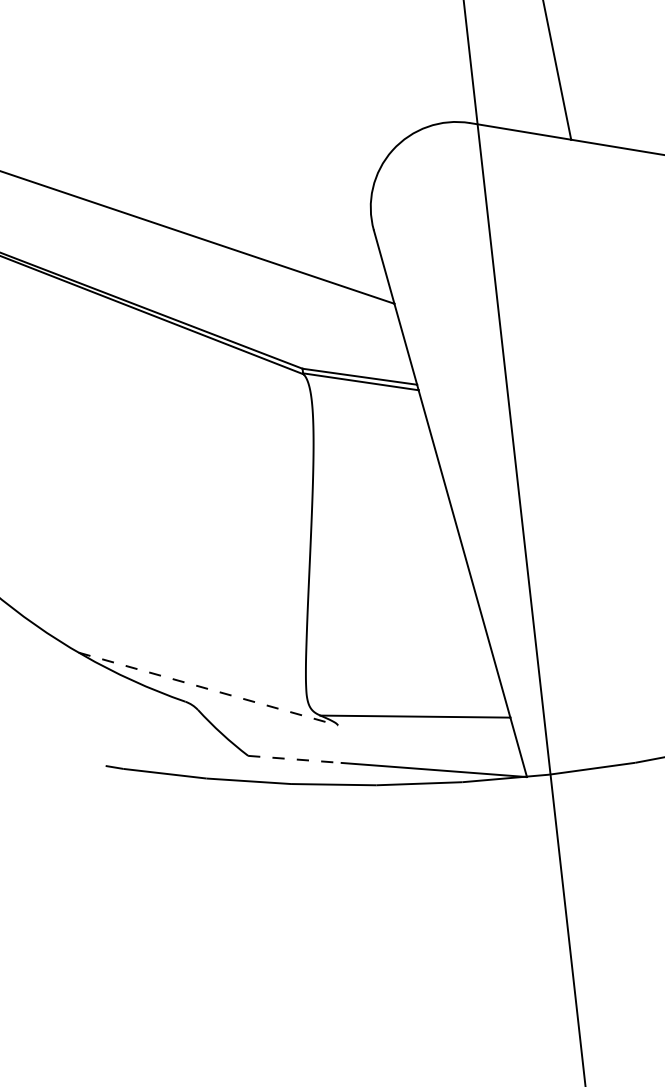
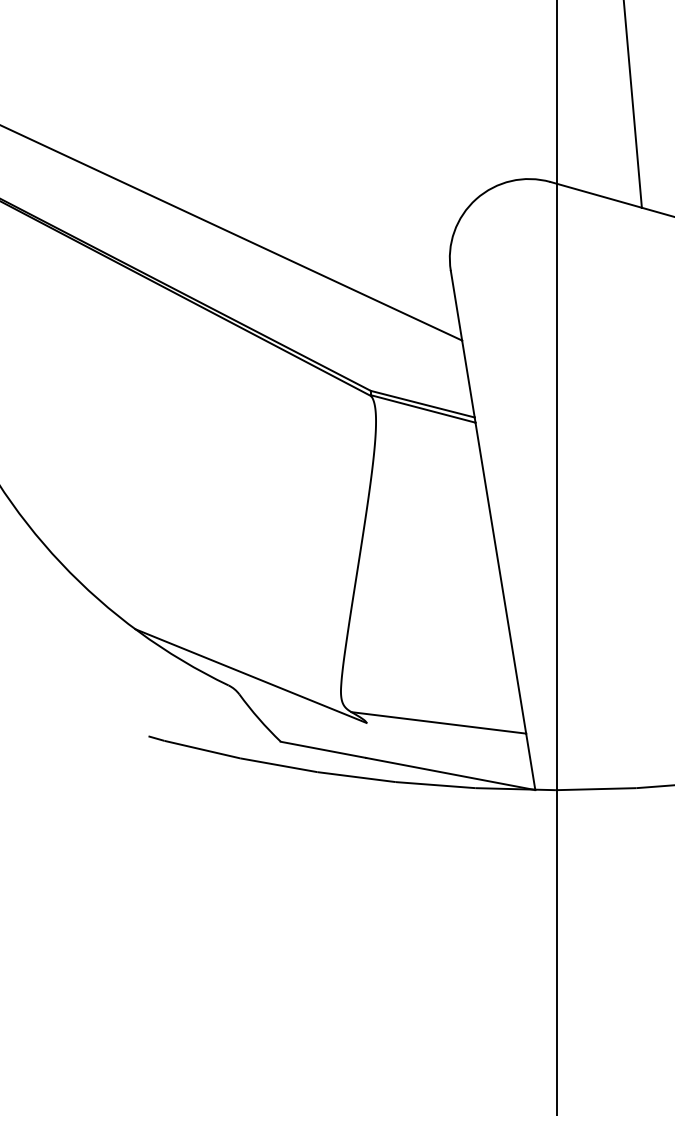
line: (207, 689) -> (250, 676), dashed -> solid
line: (294, 759) -> (323, 749), dashed -> solid

